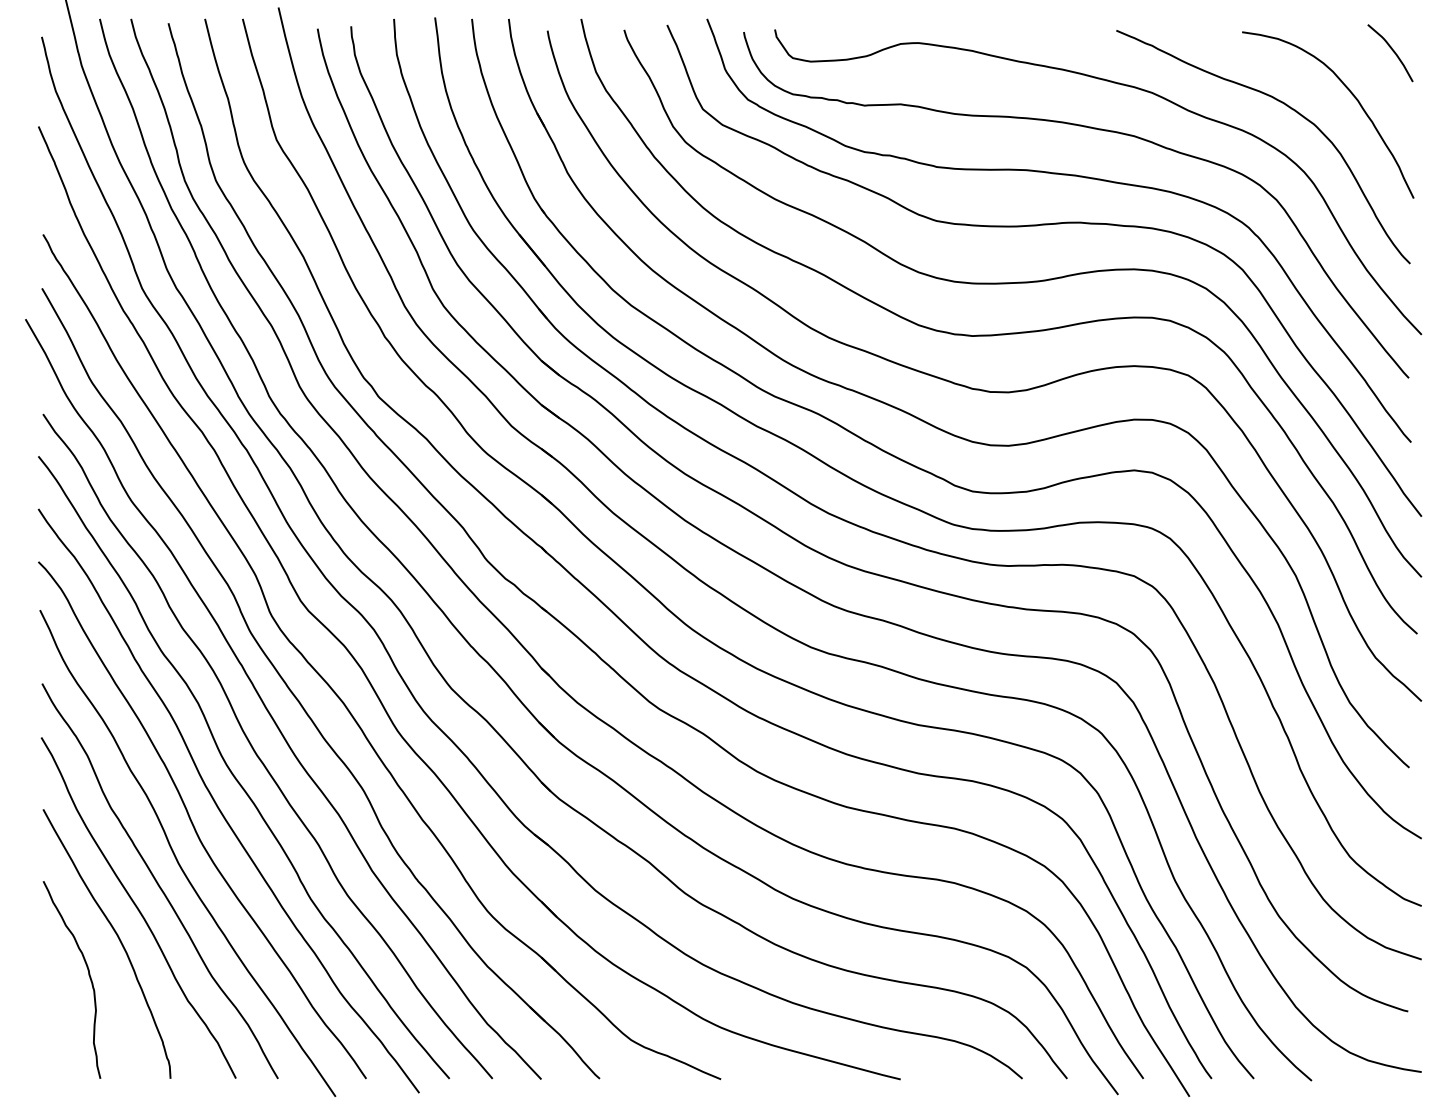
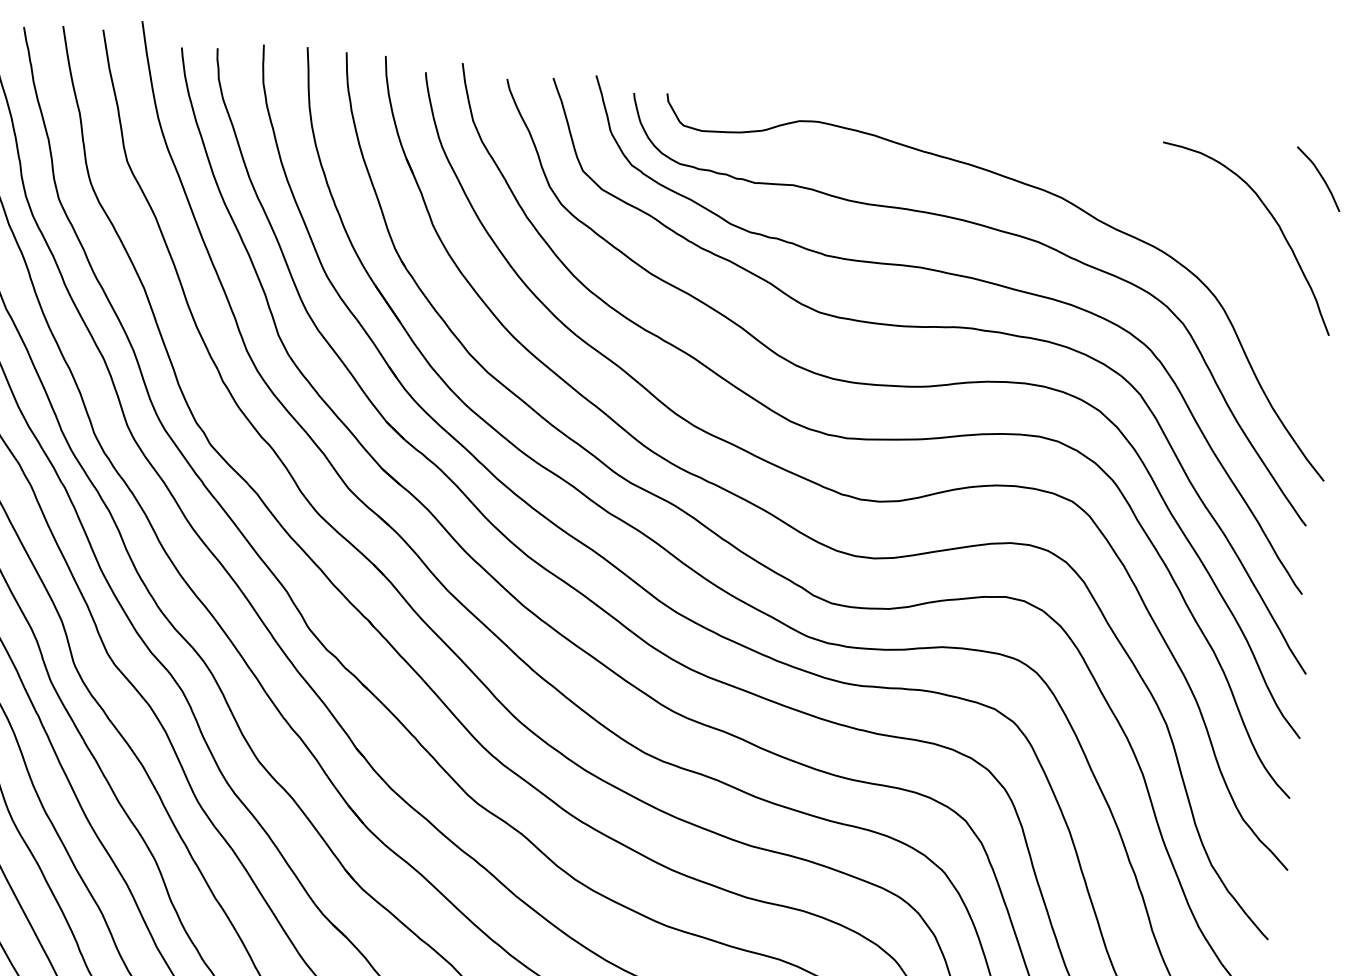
curve: (1289, 108) -> (1205, 227), removed

